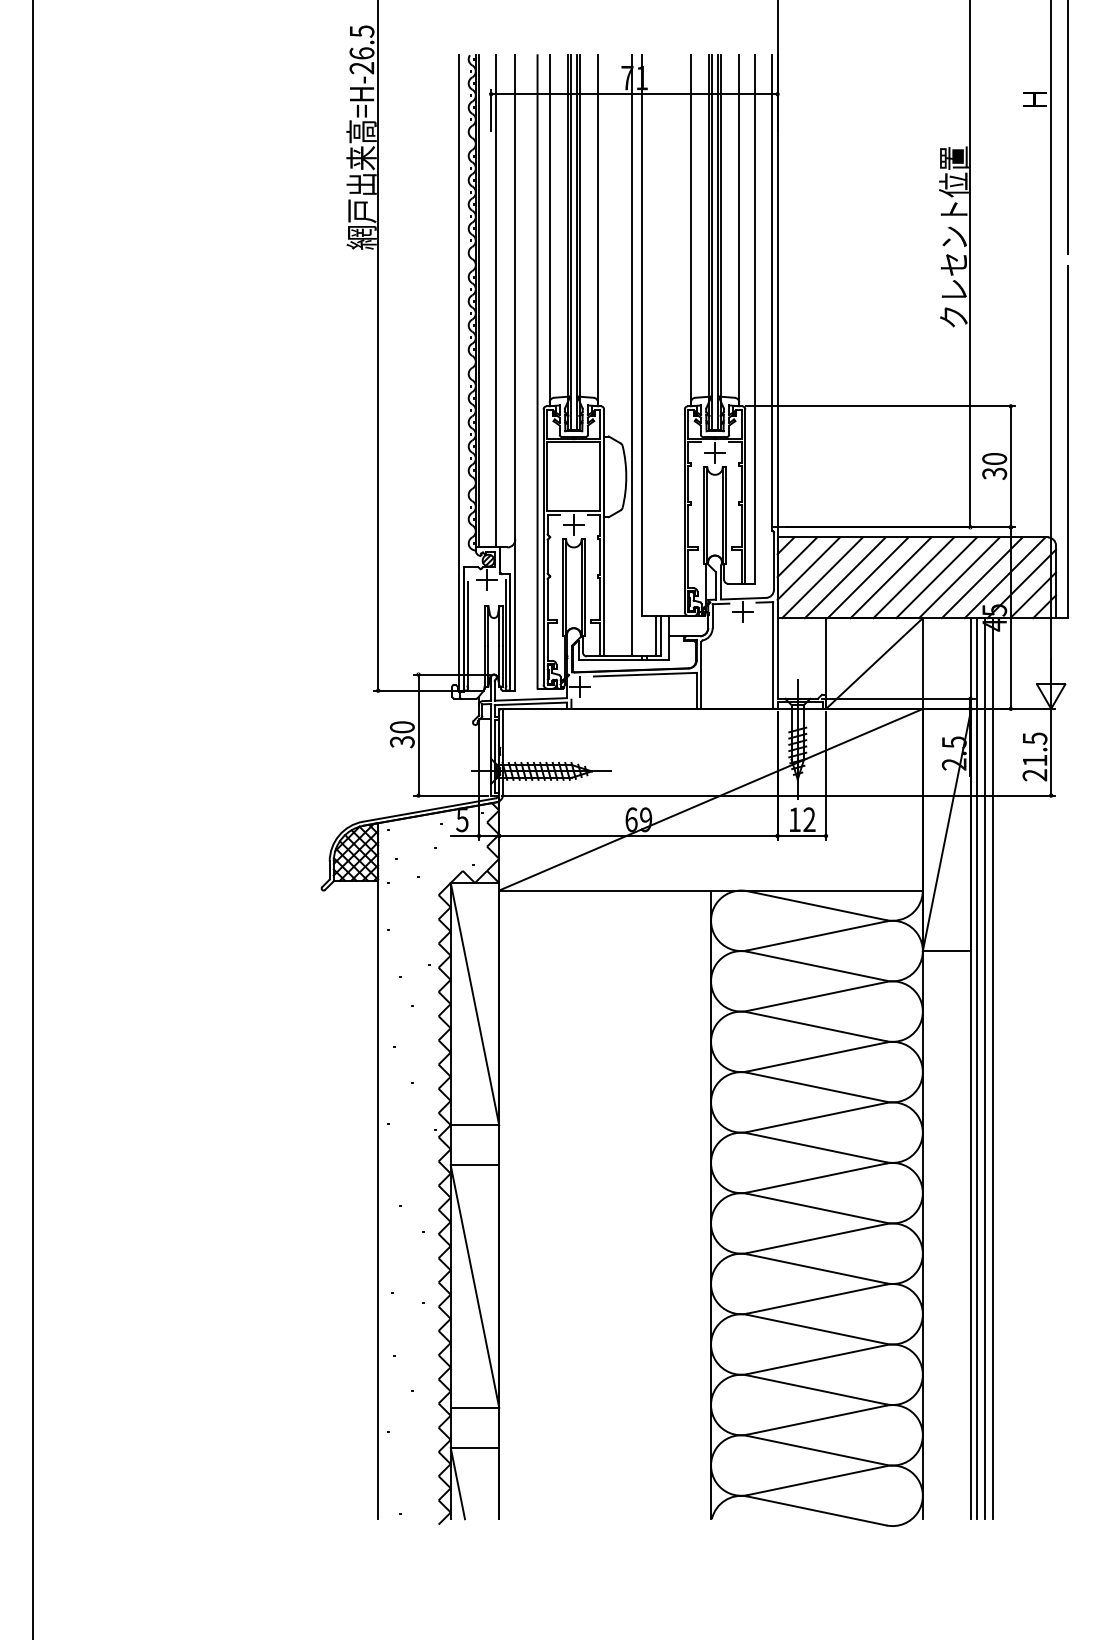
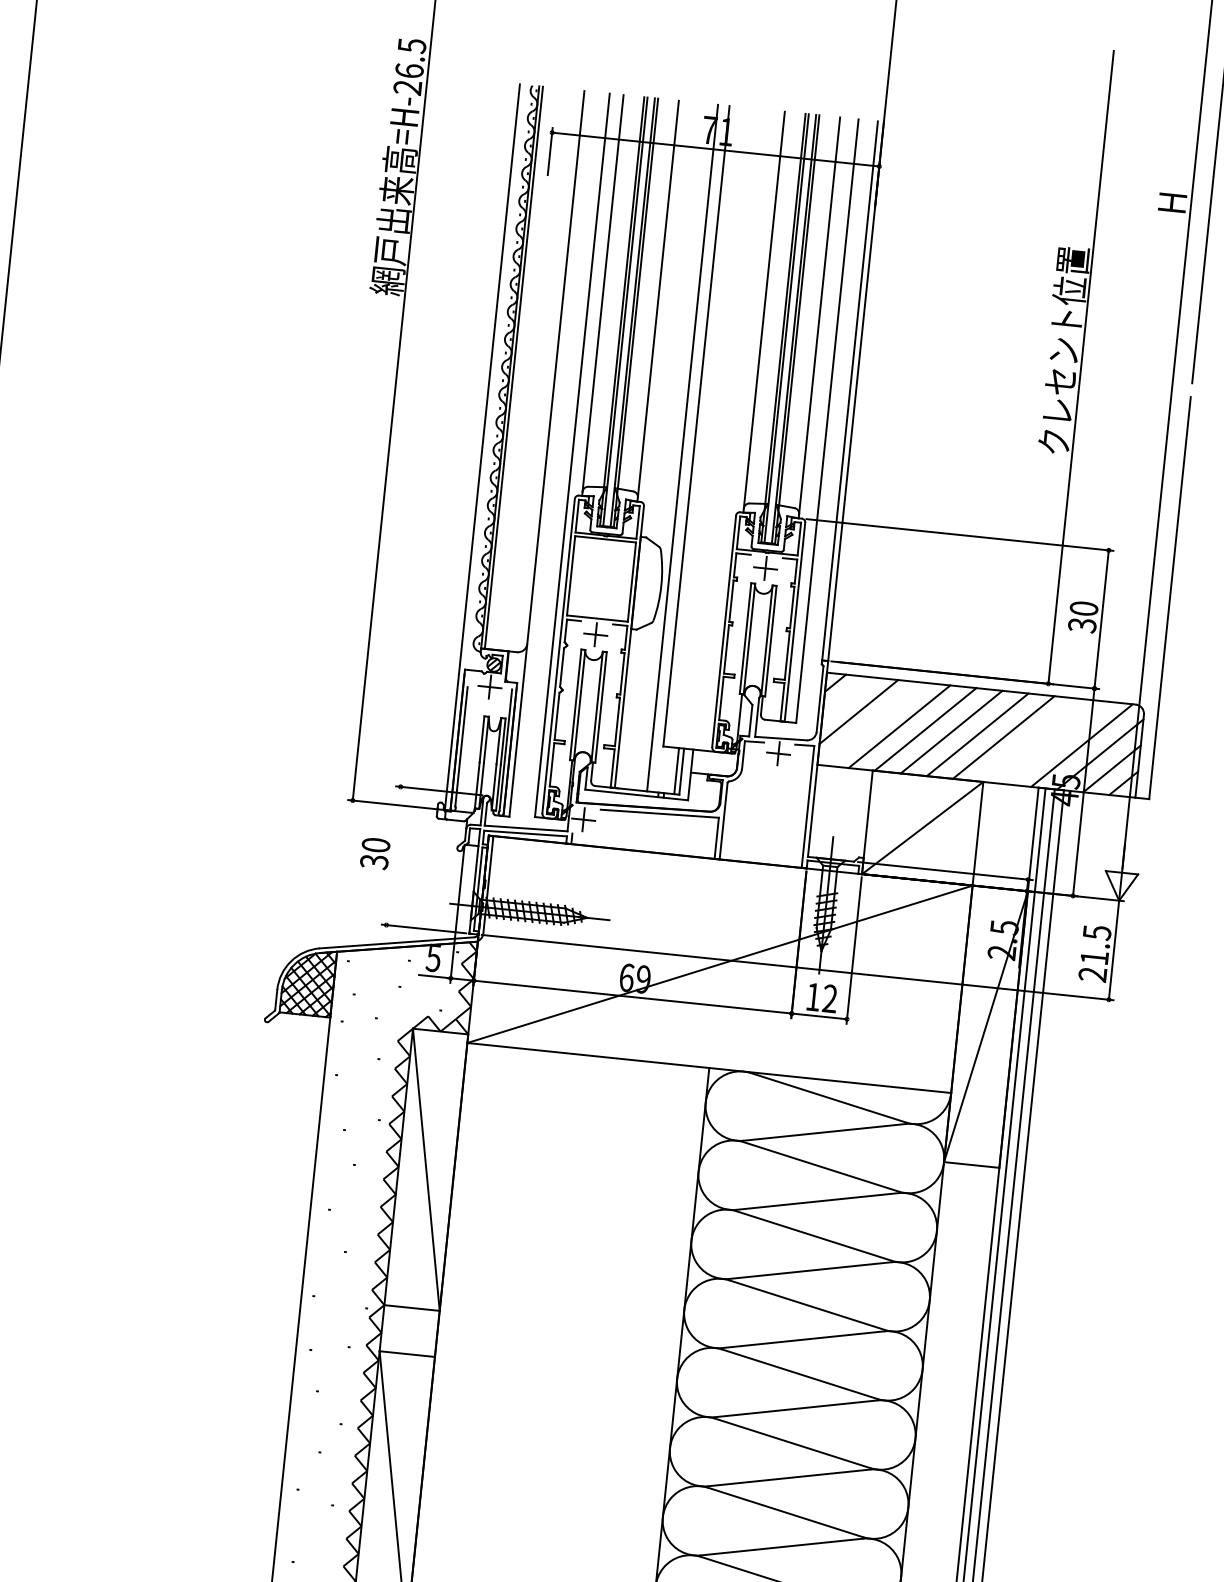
line: (495, 301) -> (532, 369), removed
line: (797, 557) -> (847, 697), removed
line: (822, 577) -> (873, 723), removed
line: (959, 577) -> (1029, 739), removed
line: (981, 577) -> (1055, 742), removed
line: (418, 734) -> (393, 855), removed

